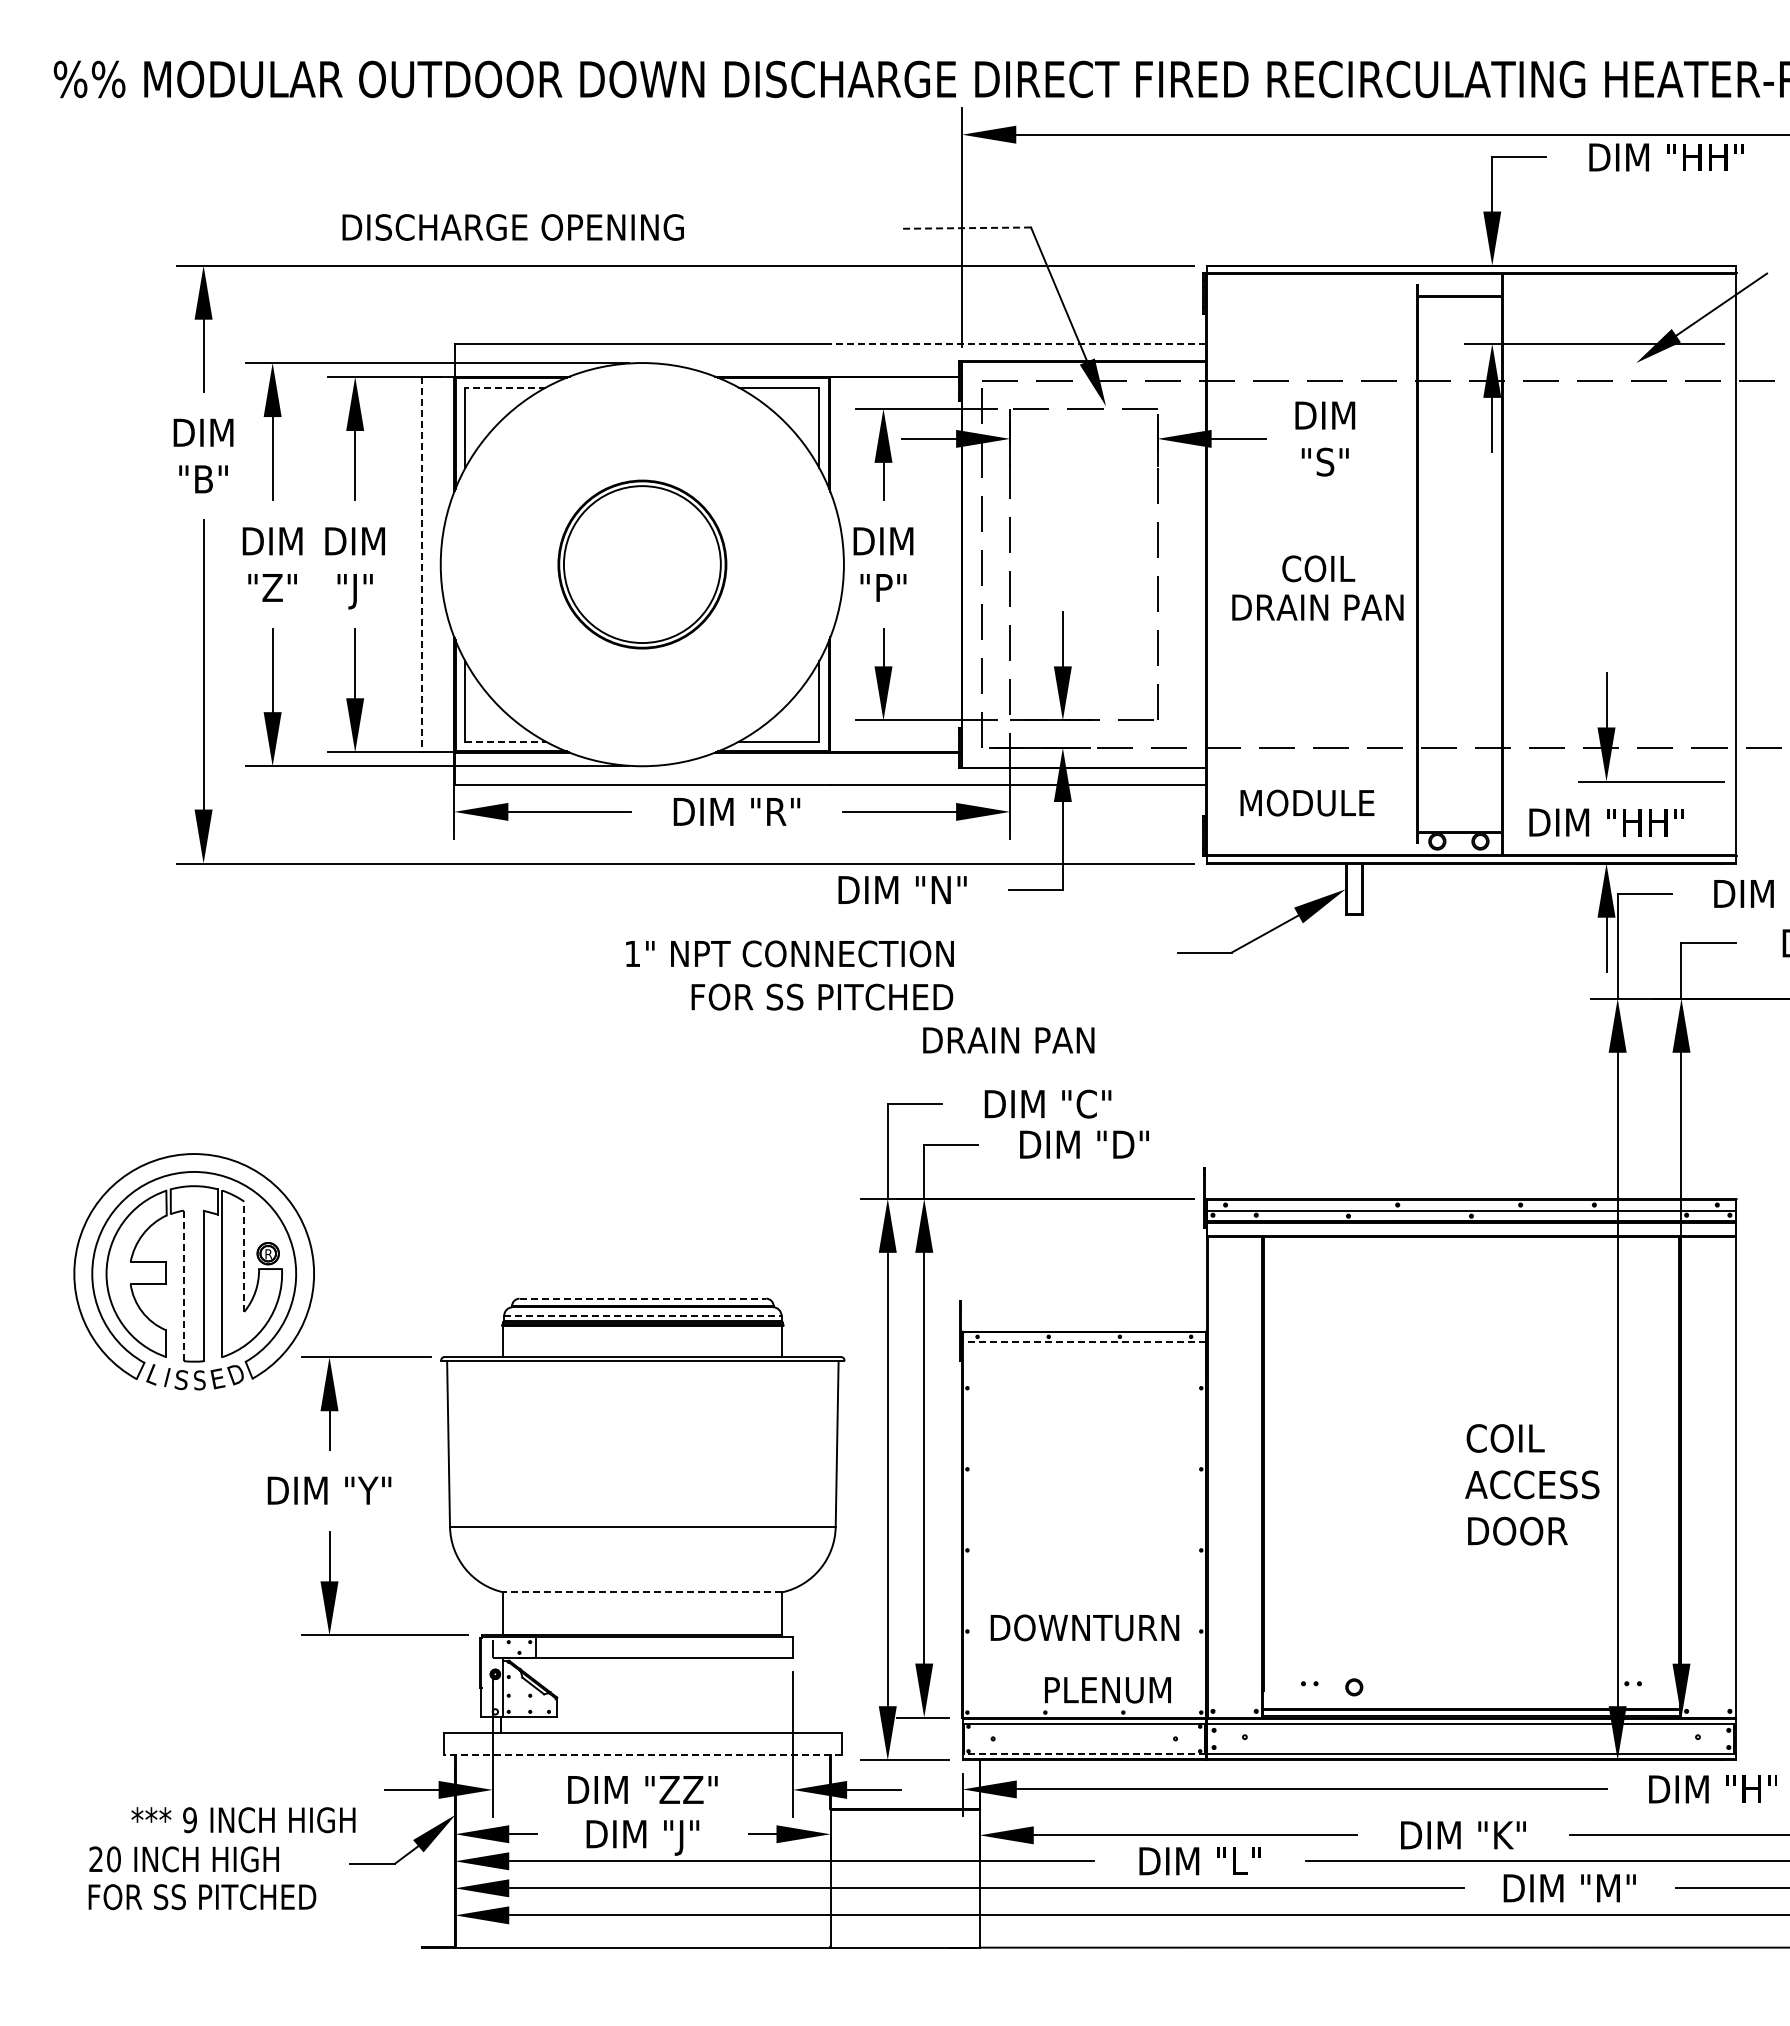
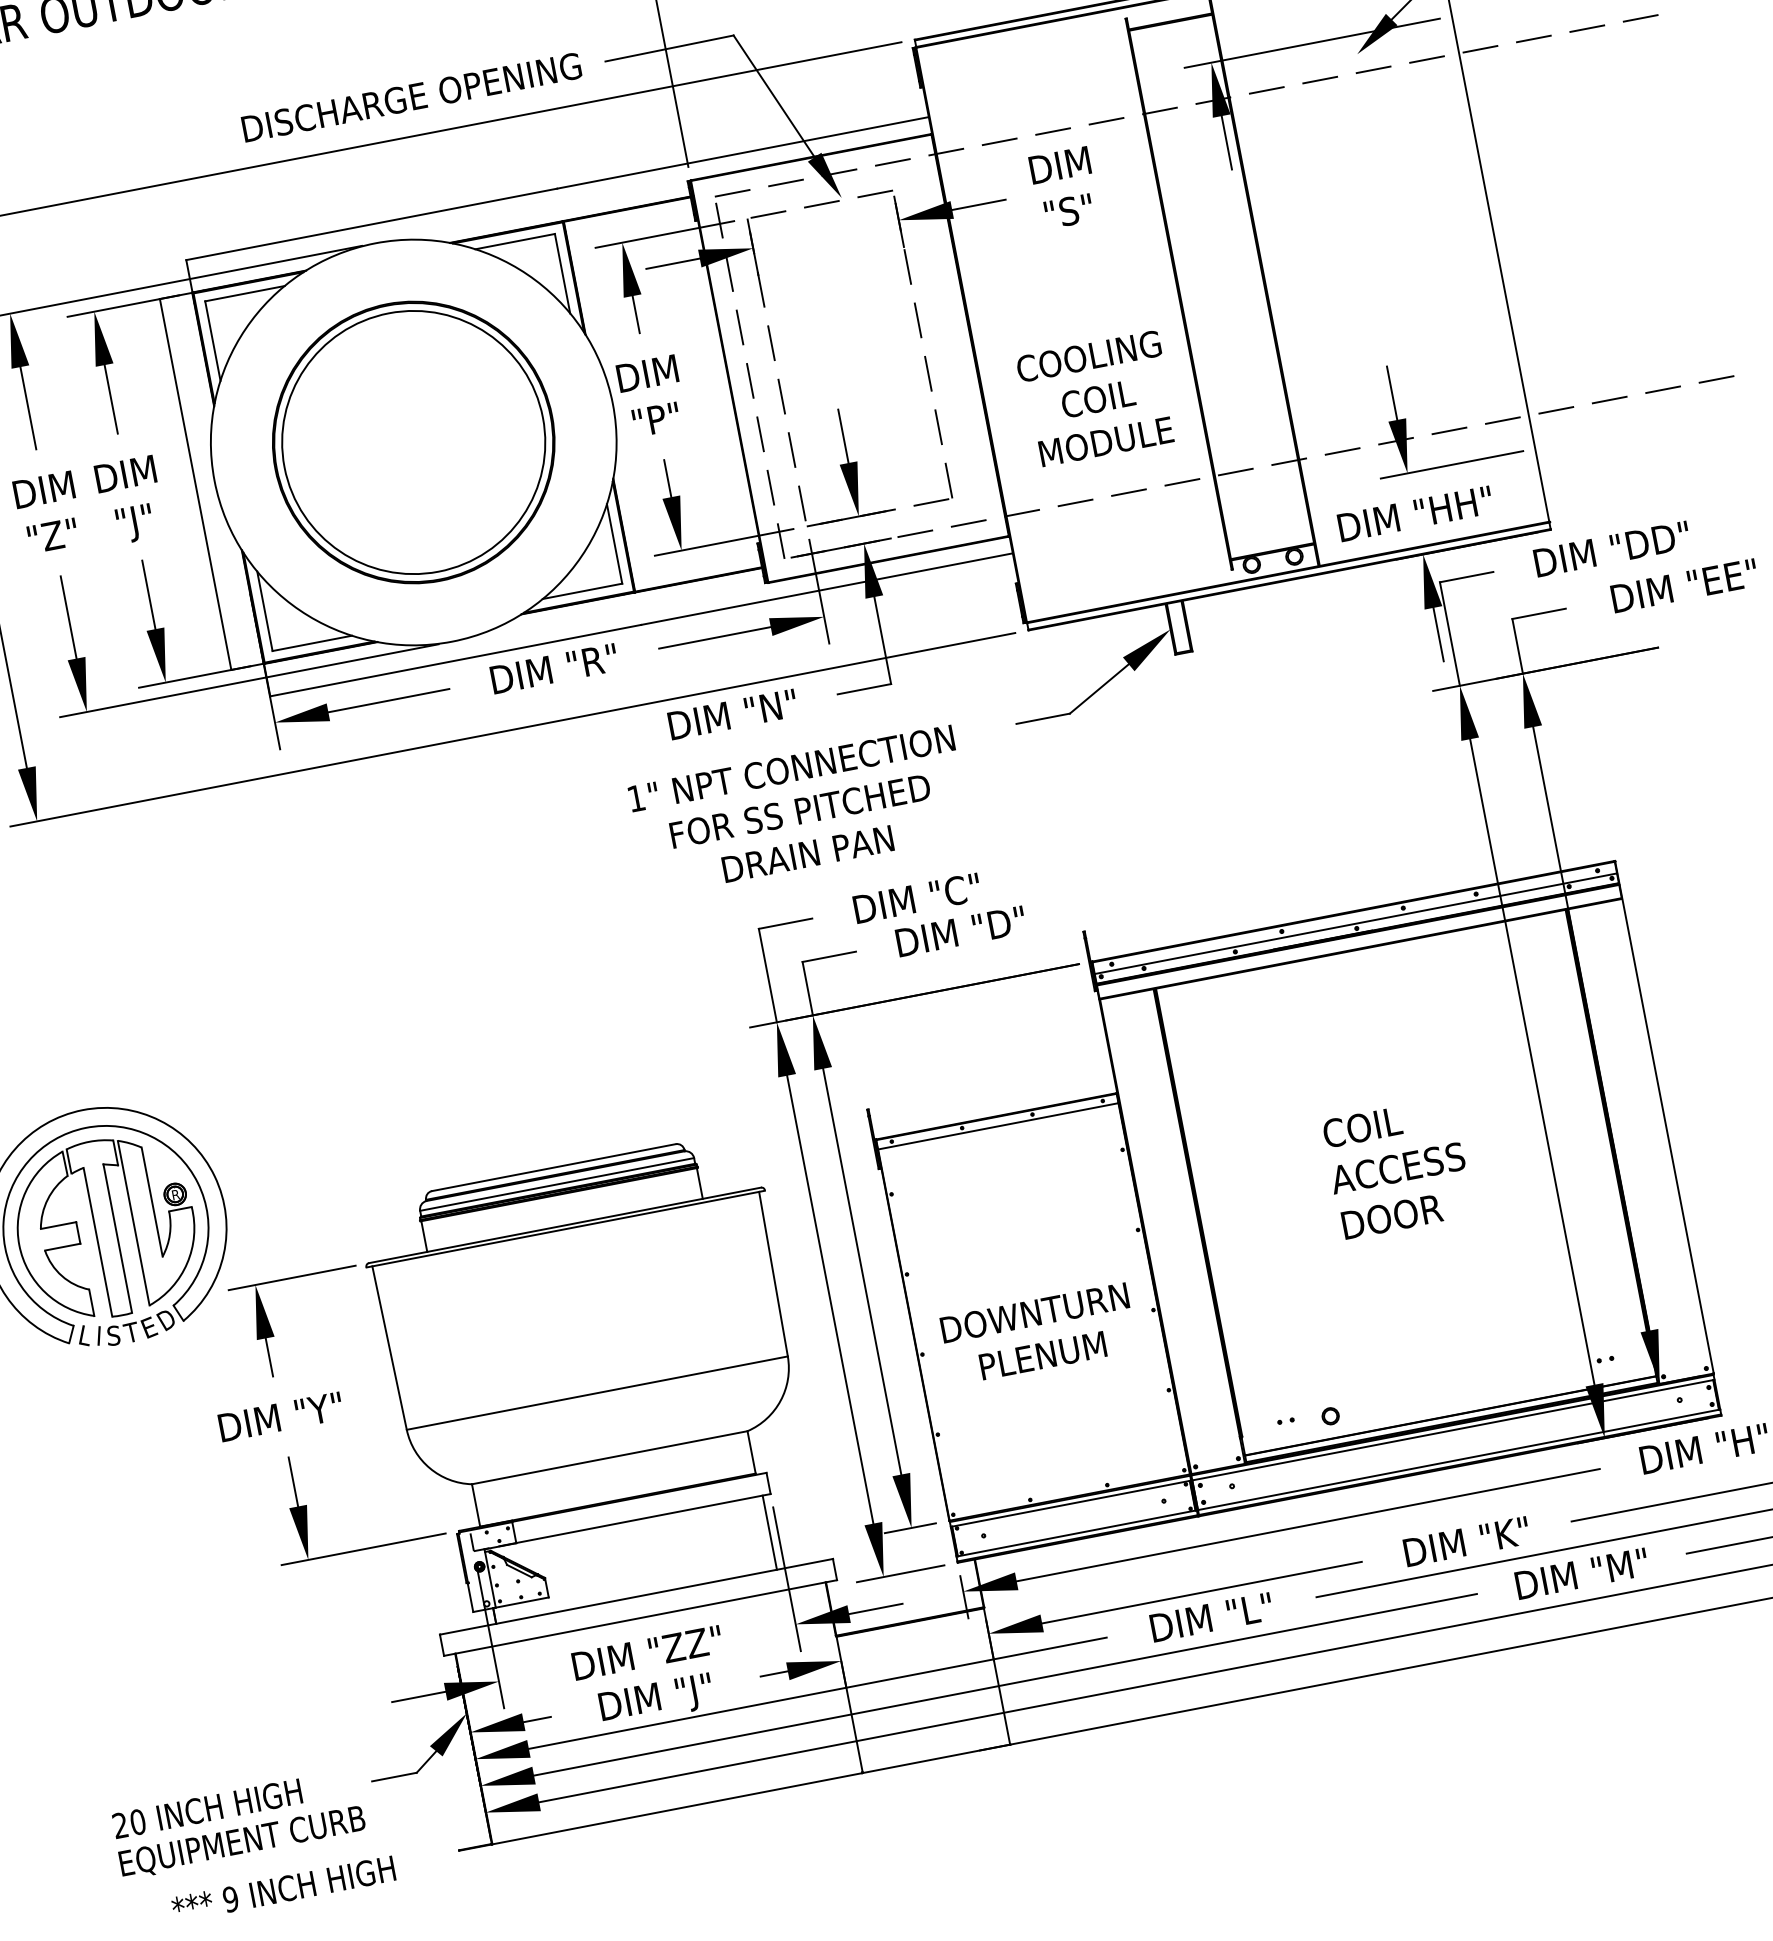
text: (512, 227) -> (411, 97), moved
line: (966, 228) -> (670, 48), dashed -> solid
line: (1017, 343) -> (742, 152), dashed -> solid
line: (505, 387) -> (244, 293), dashed -> solid
line: (421, 564) -> (195, 484), dashed -> solid
part: (642, 564) -> (413, 442), size x1.67
text: (1318, 568) -> (1098, 398), moved
text: (1317, 607) -> (1088, 356), DRAIN PAN -> COOLING
line: (506, 741) -> (313, 643), dashed -> solid
text: (1307, 802) -> (1106, 441), moved
text: (789, 953) -> (791, 768), moved
text: (822, 996) -> (800, 810), moved
text: (1008, 1040) -> (807, 854), moved
line: (244, 1256) -> (152, 1201), dashed -> solid
line: (183, 1285) -> (97, 1241), dashed -> solid
line: (643, 1298) -> (554, 1167), dashed -> solid
line: (642, 1315) -> (556, 1184), dashed -> solid
line: (1084, 1341) -> (998, 1125), dashed -> solid
text: (199, 1380) -> (131, 1332), S -> T
text: (1532, 1484) -> (1397, 1167), moved
line: (642, 1592) -> (609, 1457), dashed -> solid
text: (1084, 1627) -> (1034, 1312), moved
text: (1107, 1690) -> (1042, 1356), moved
line: (784, 1695) -> (769, 1532), added
line: (1084, 1753) -> (1076, 1532), dashed -> solid
line: (642, 1754) -> (640, 1618), dashed -> solid
text: (243, 1820) -> (283, 1889), moved
text: (213, 1899) -> (244, 1842), FOR SS PITCHED -> EQUIPMENT CURB

